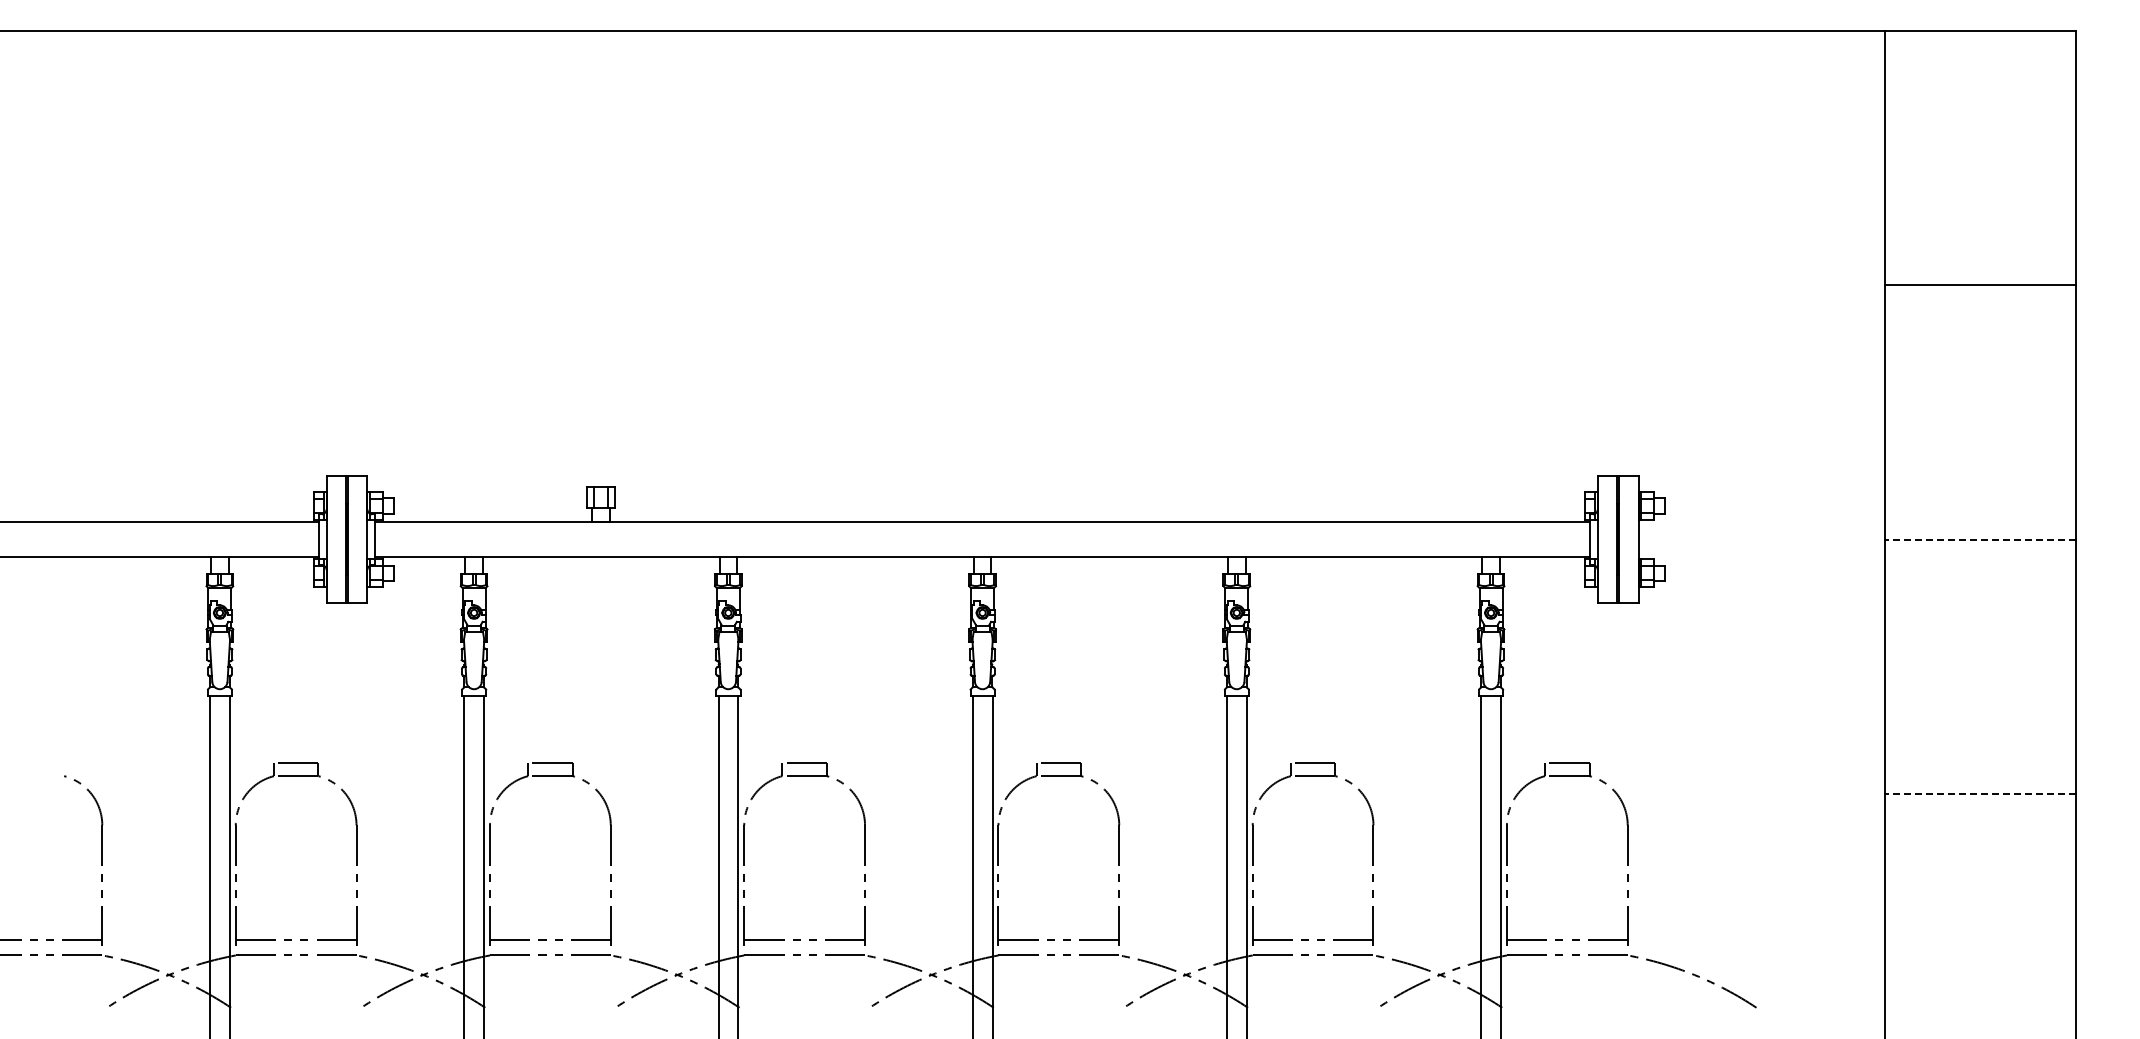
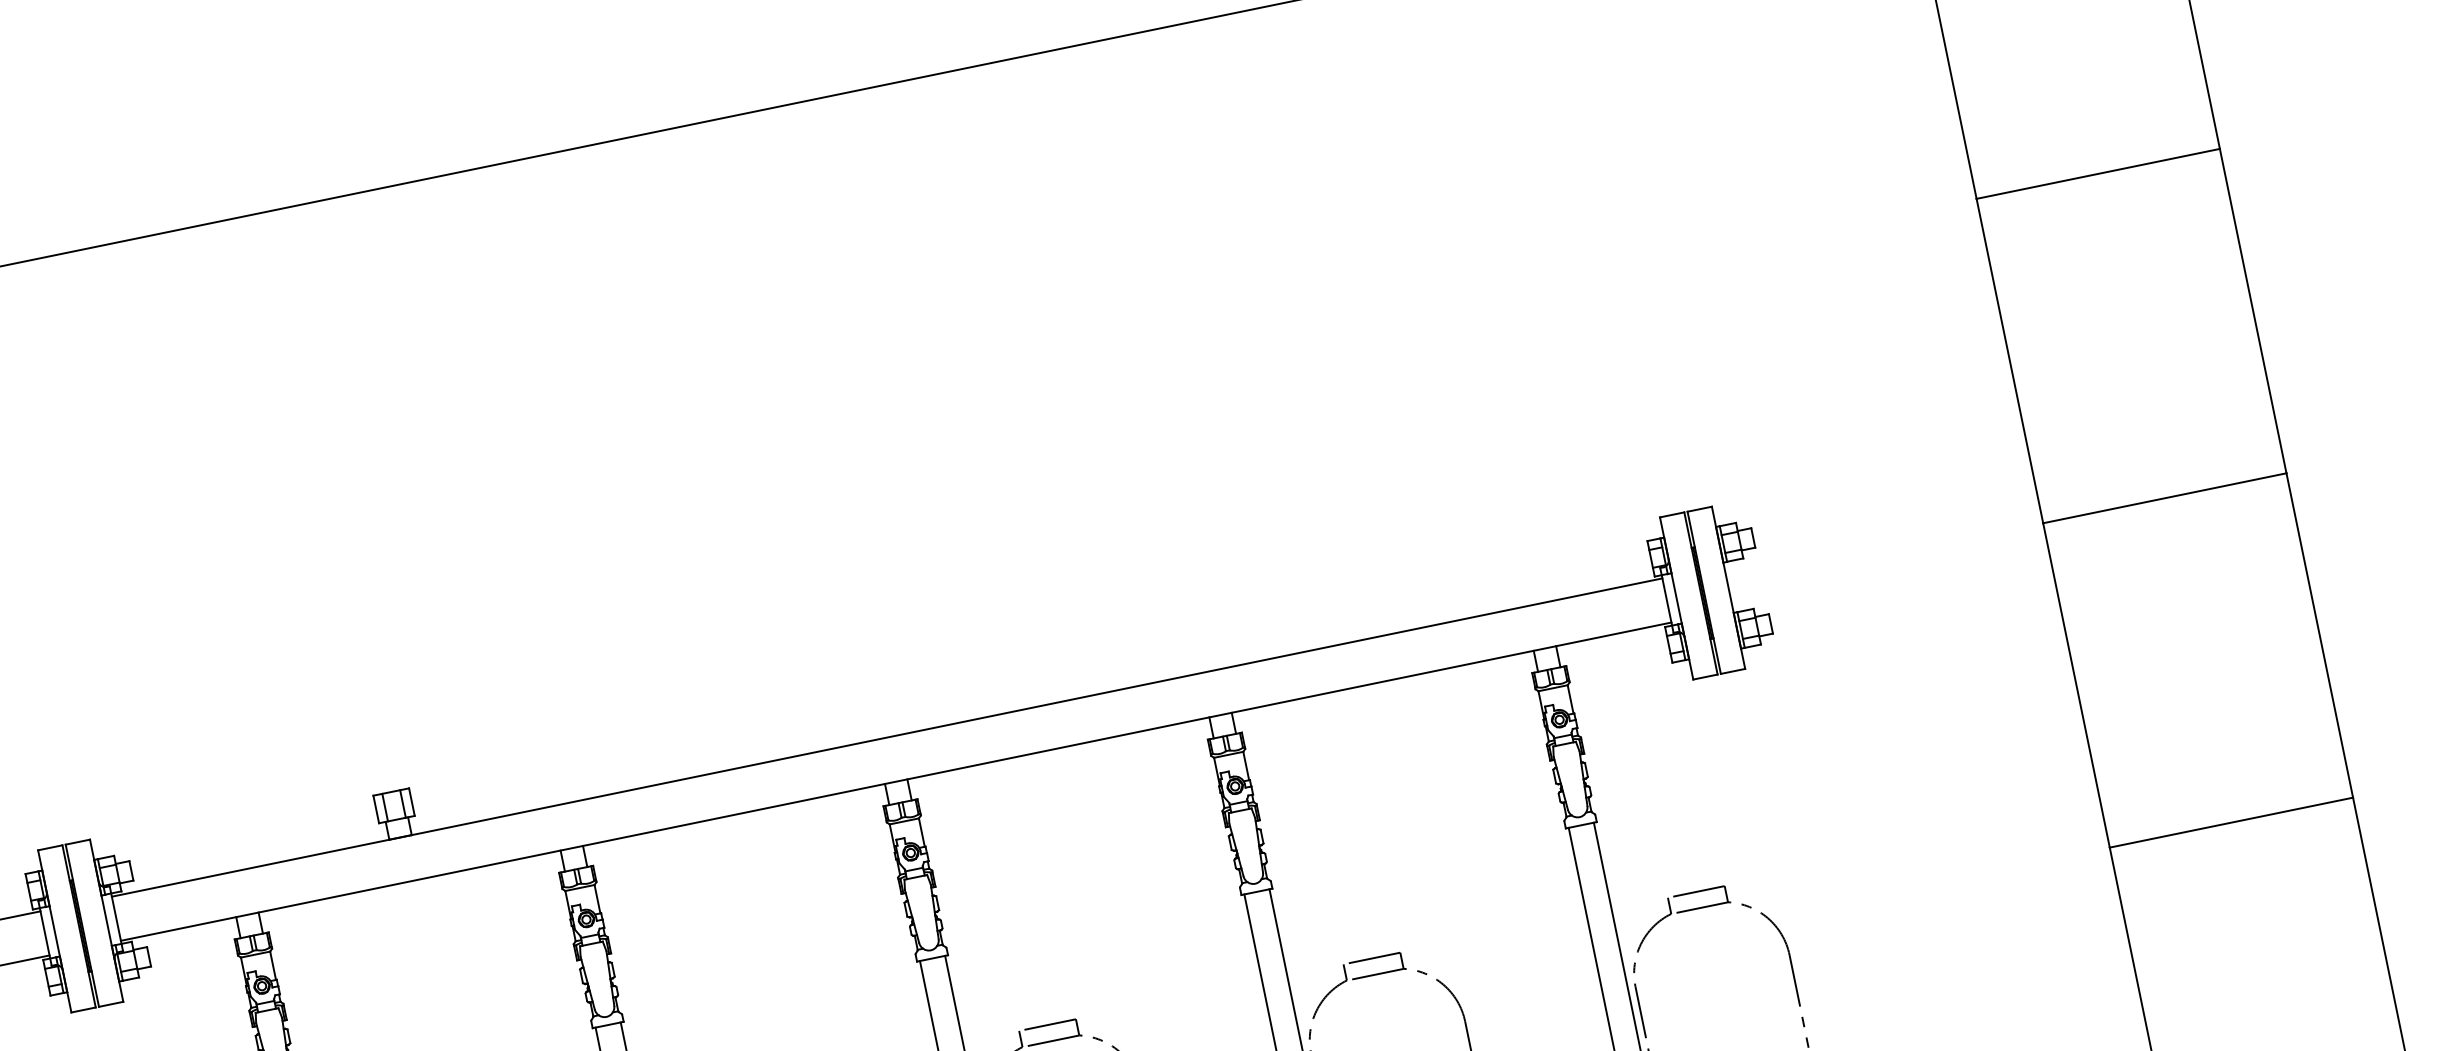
line: (1979, 539) -> (2163, 498), dashed -> solid
line: (1979, 793) -> (2230, 822), dashed -> solid

